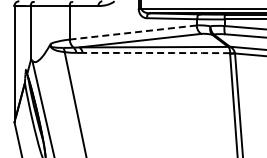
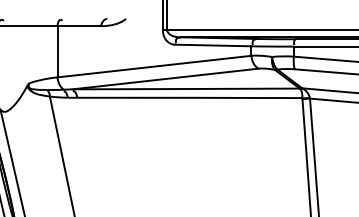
line: (133, 32) -> (154, 66), dashed -> solid
arc: (156, 53) -> (190, 98), dashed -> solid

